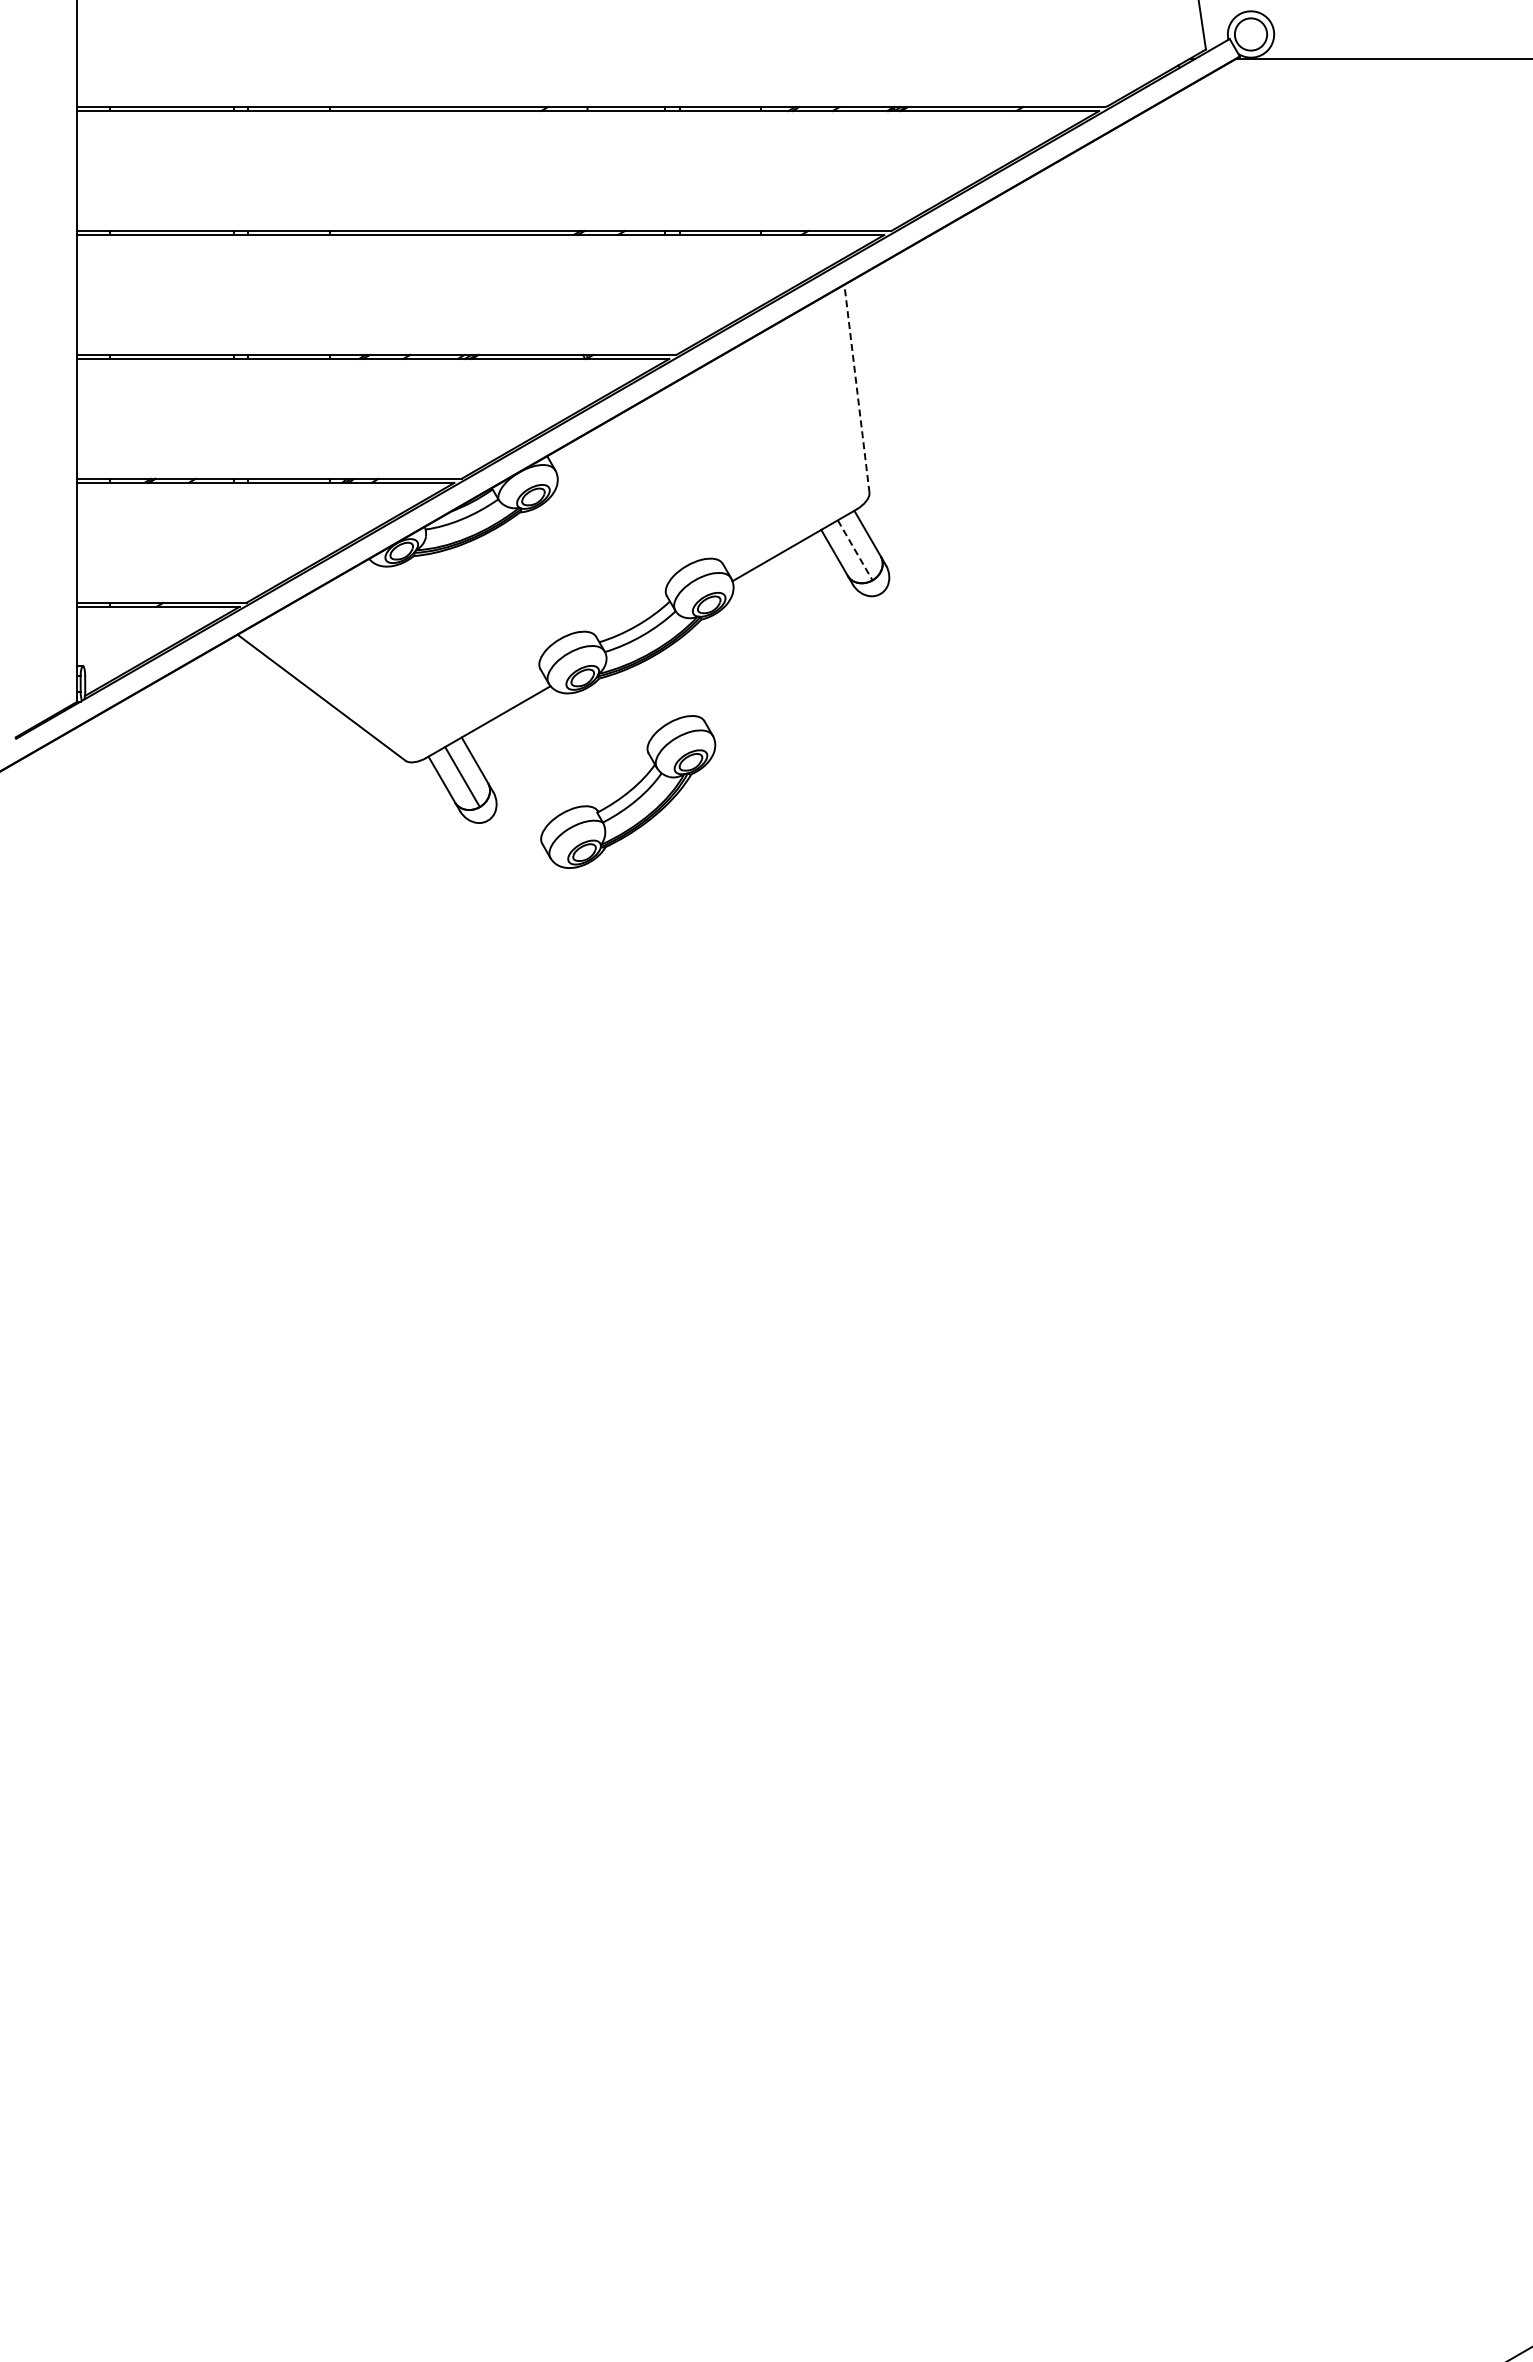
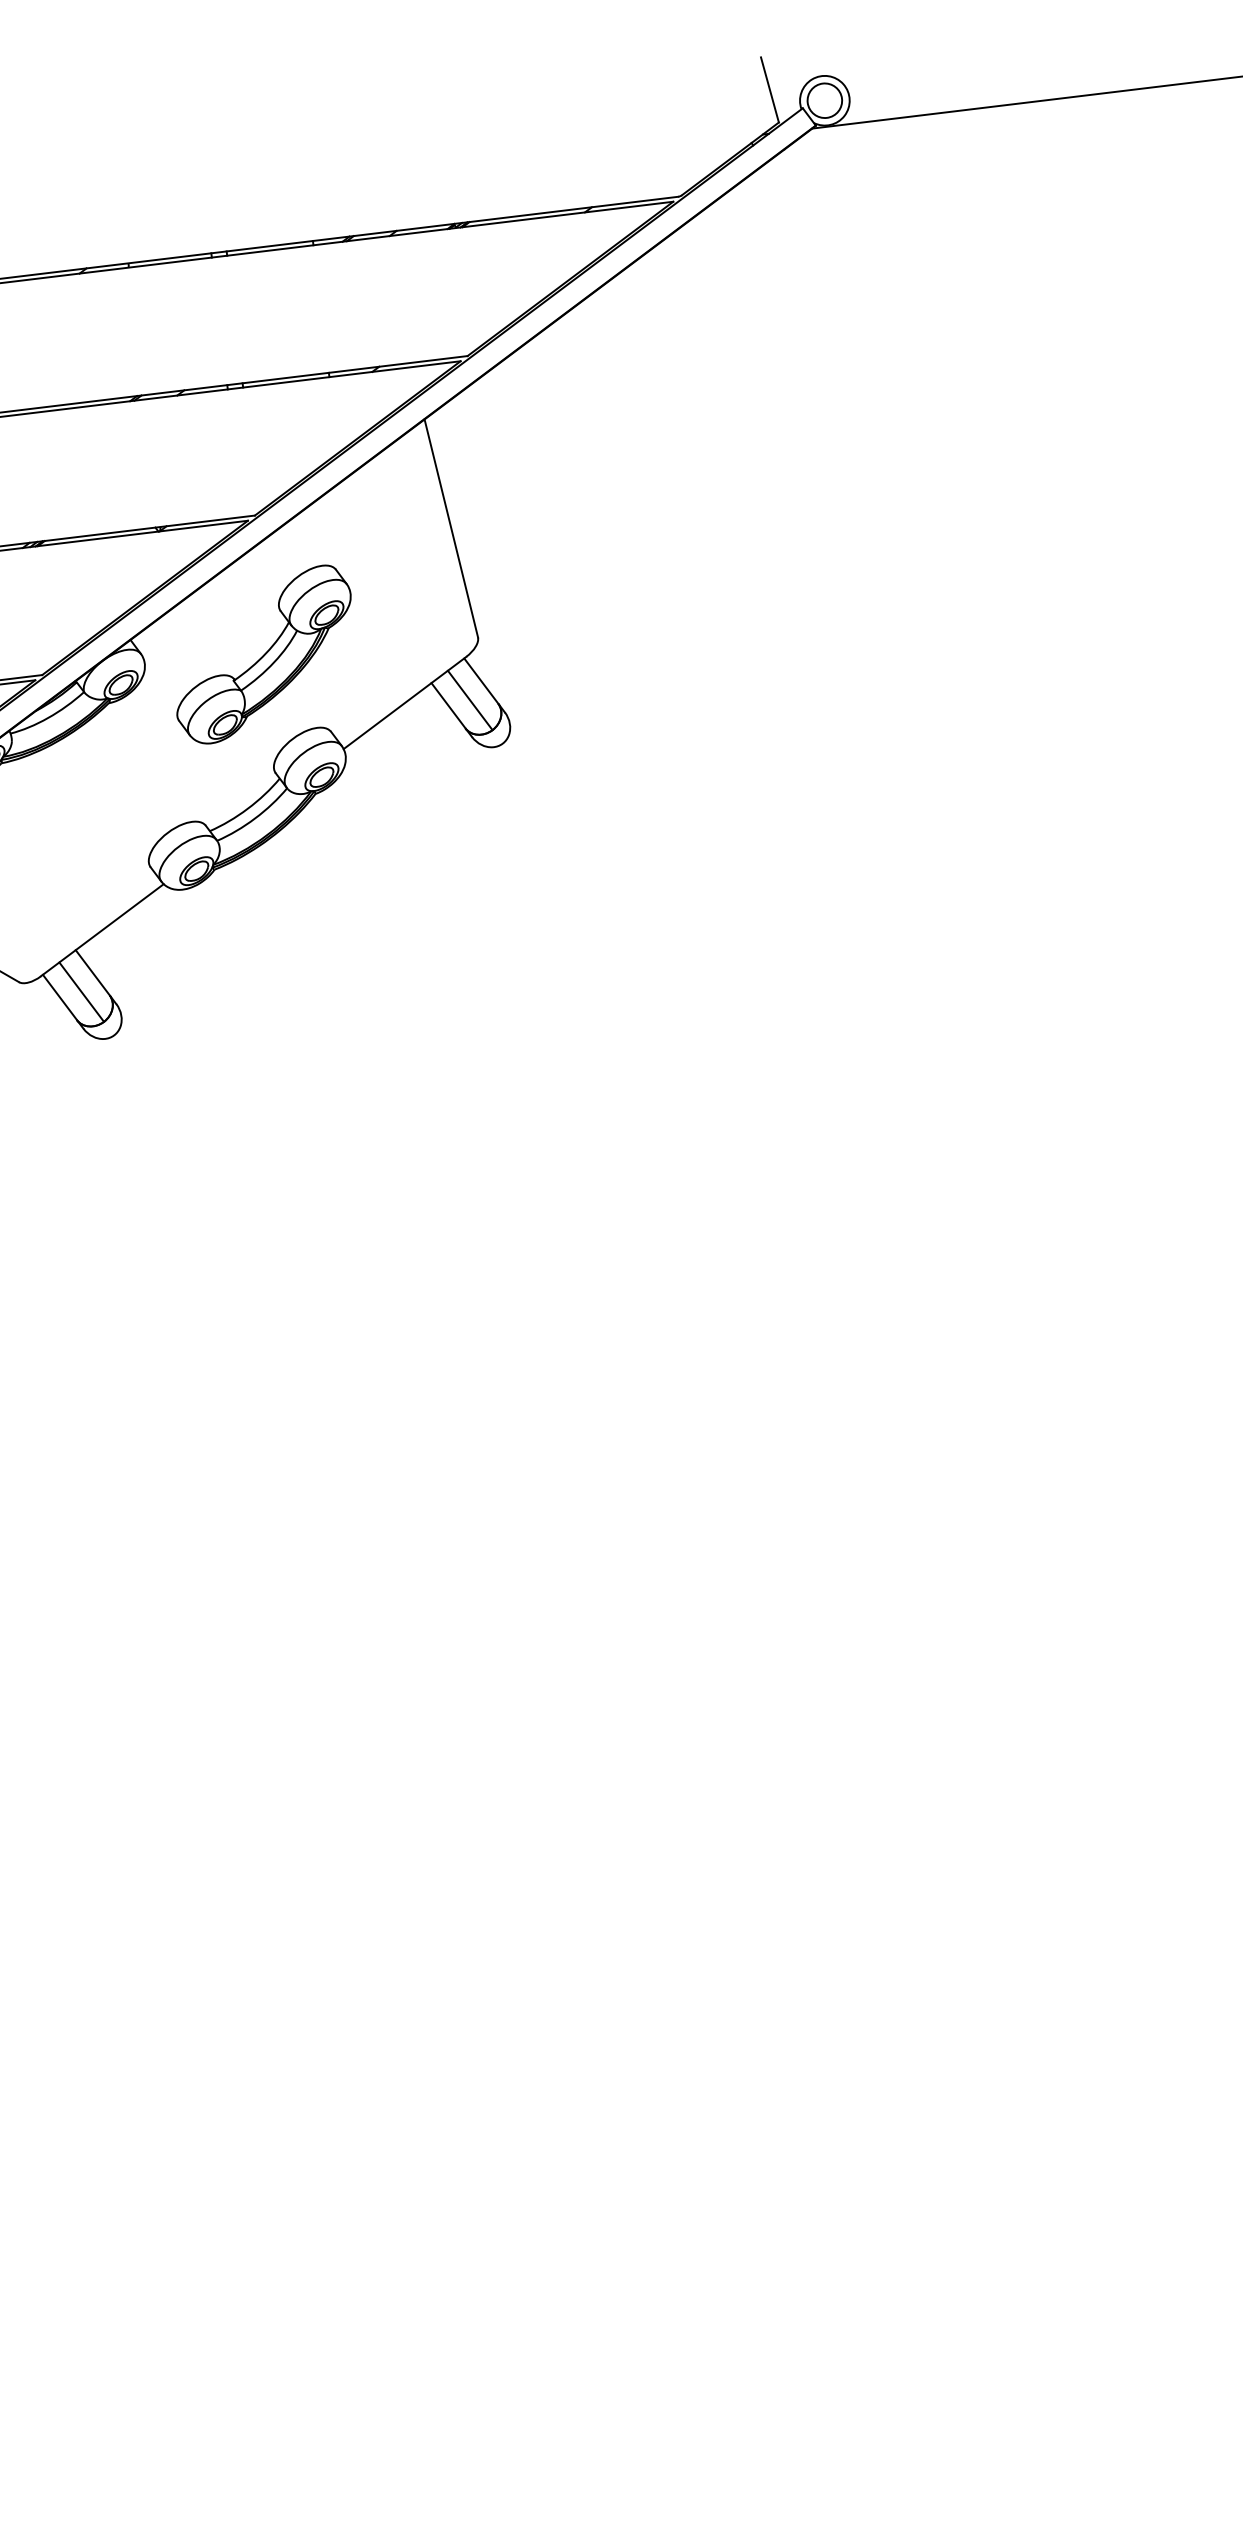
line: (856, 388) -> (450, 528), dashed -> solid
line: (855, 550) -> (470, 700), dashed -> solid
part: (628, 791) -> (264, 654), moved

